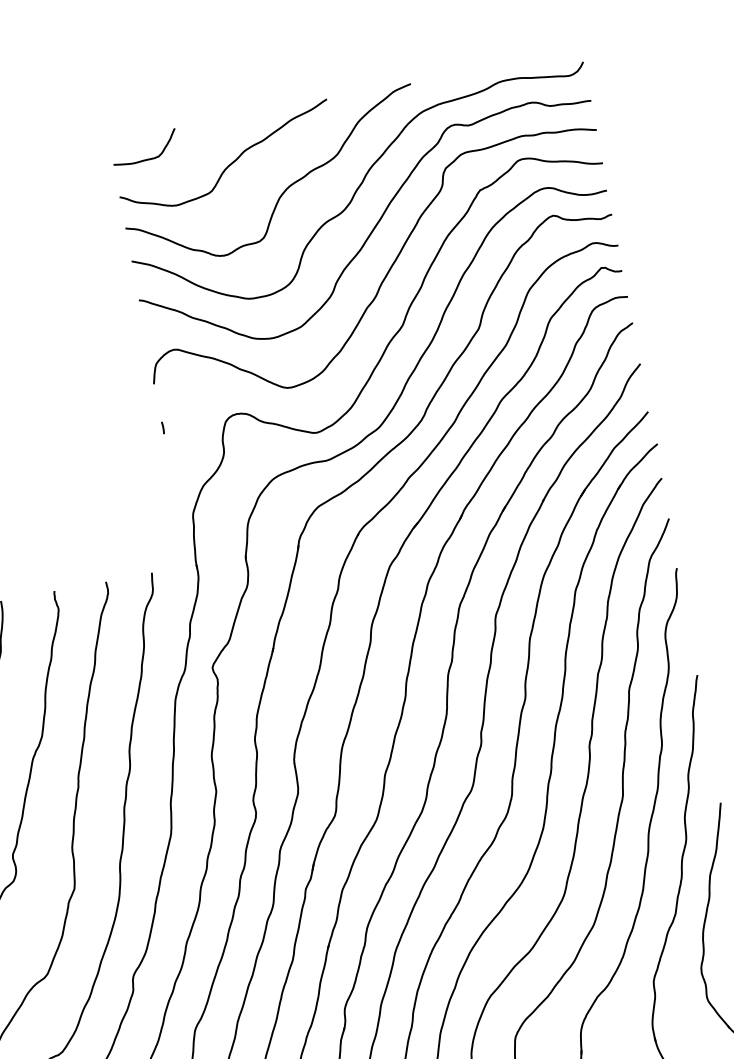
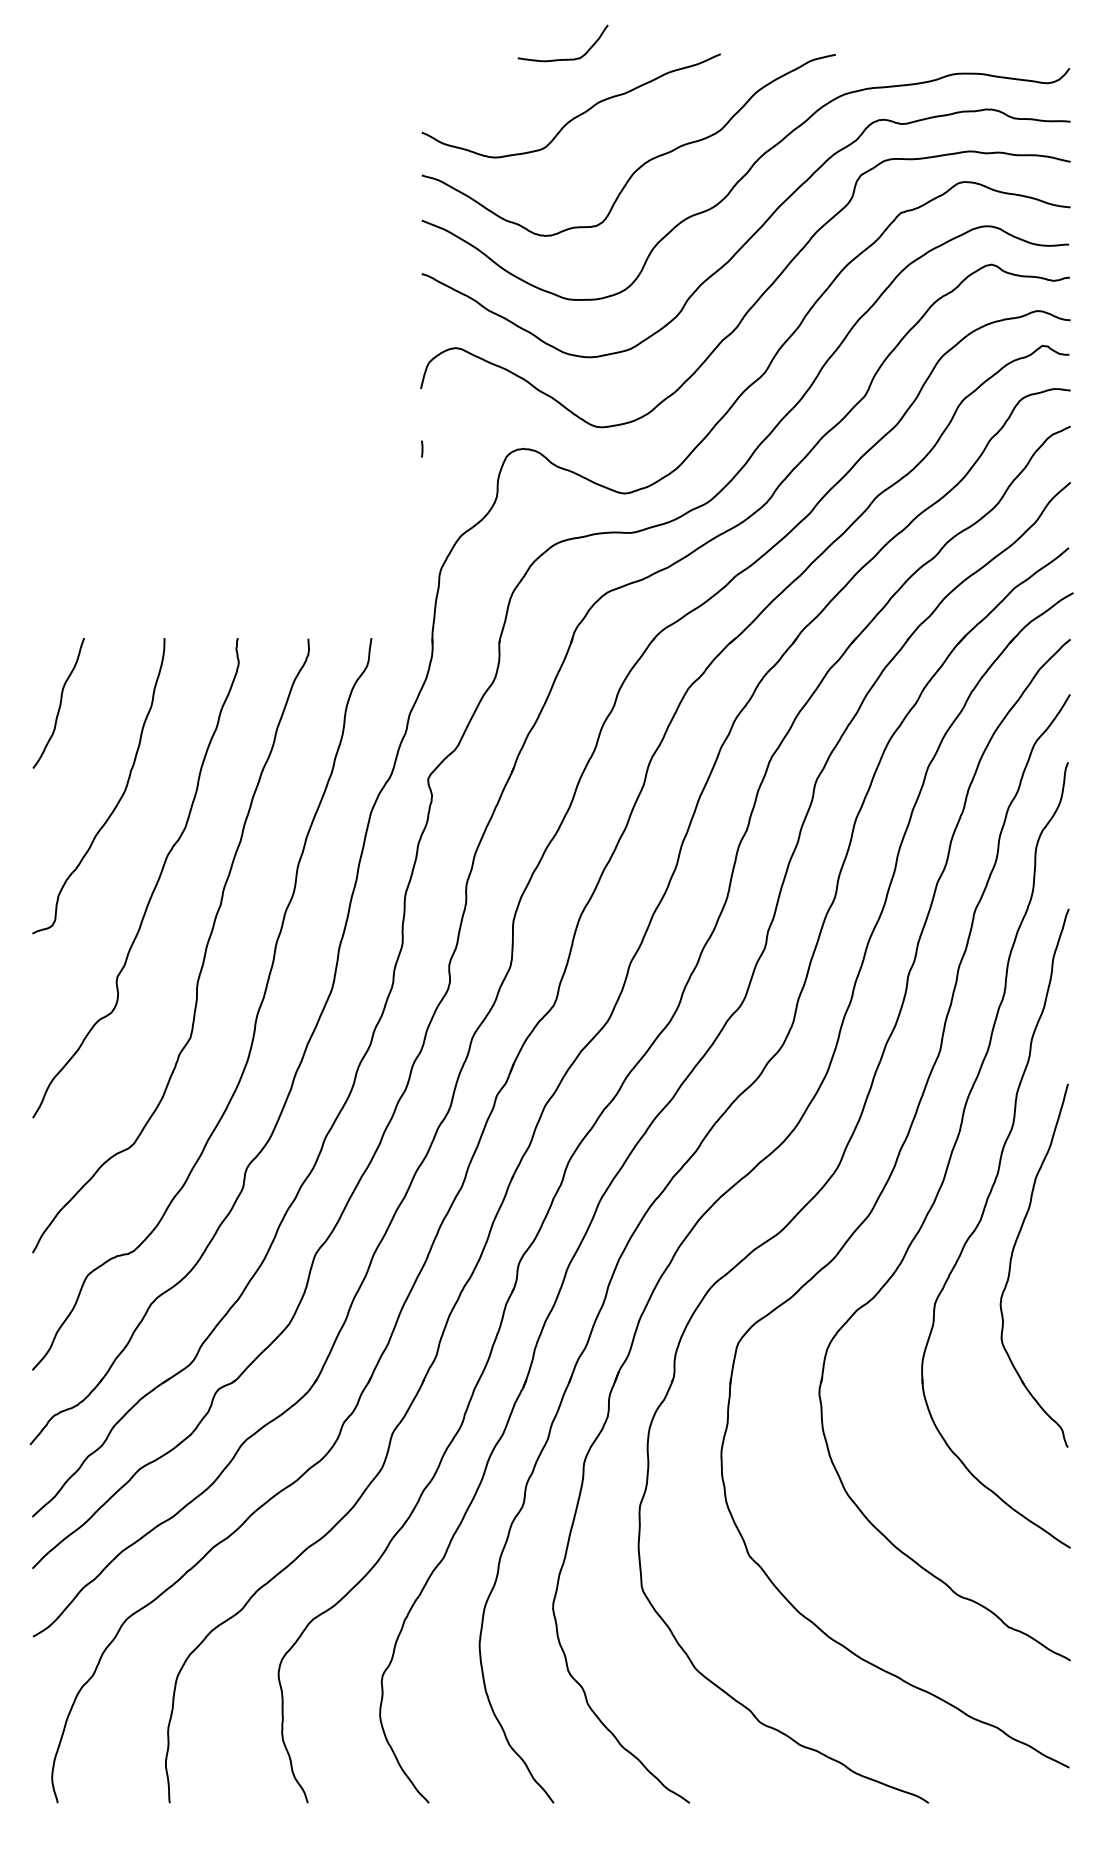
curve: (149, 158) -> (566, 58), moved

